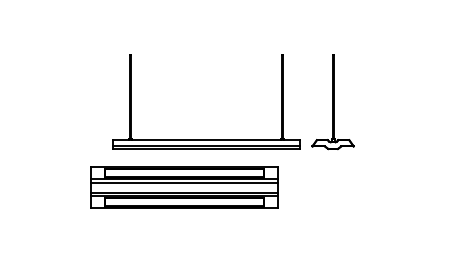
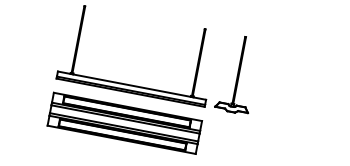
part: (184, 187) -> (124, 123), moved

